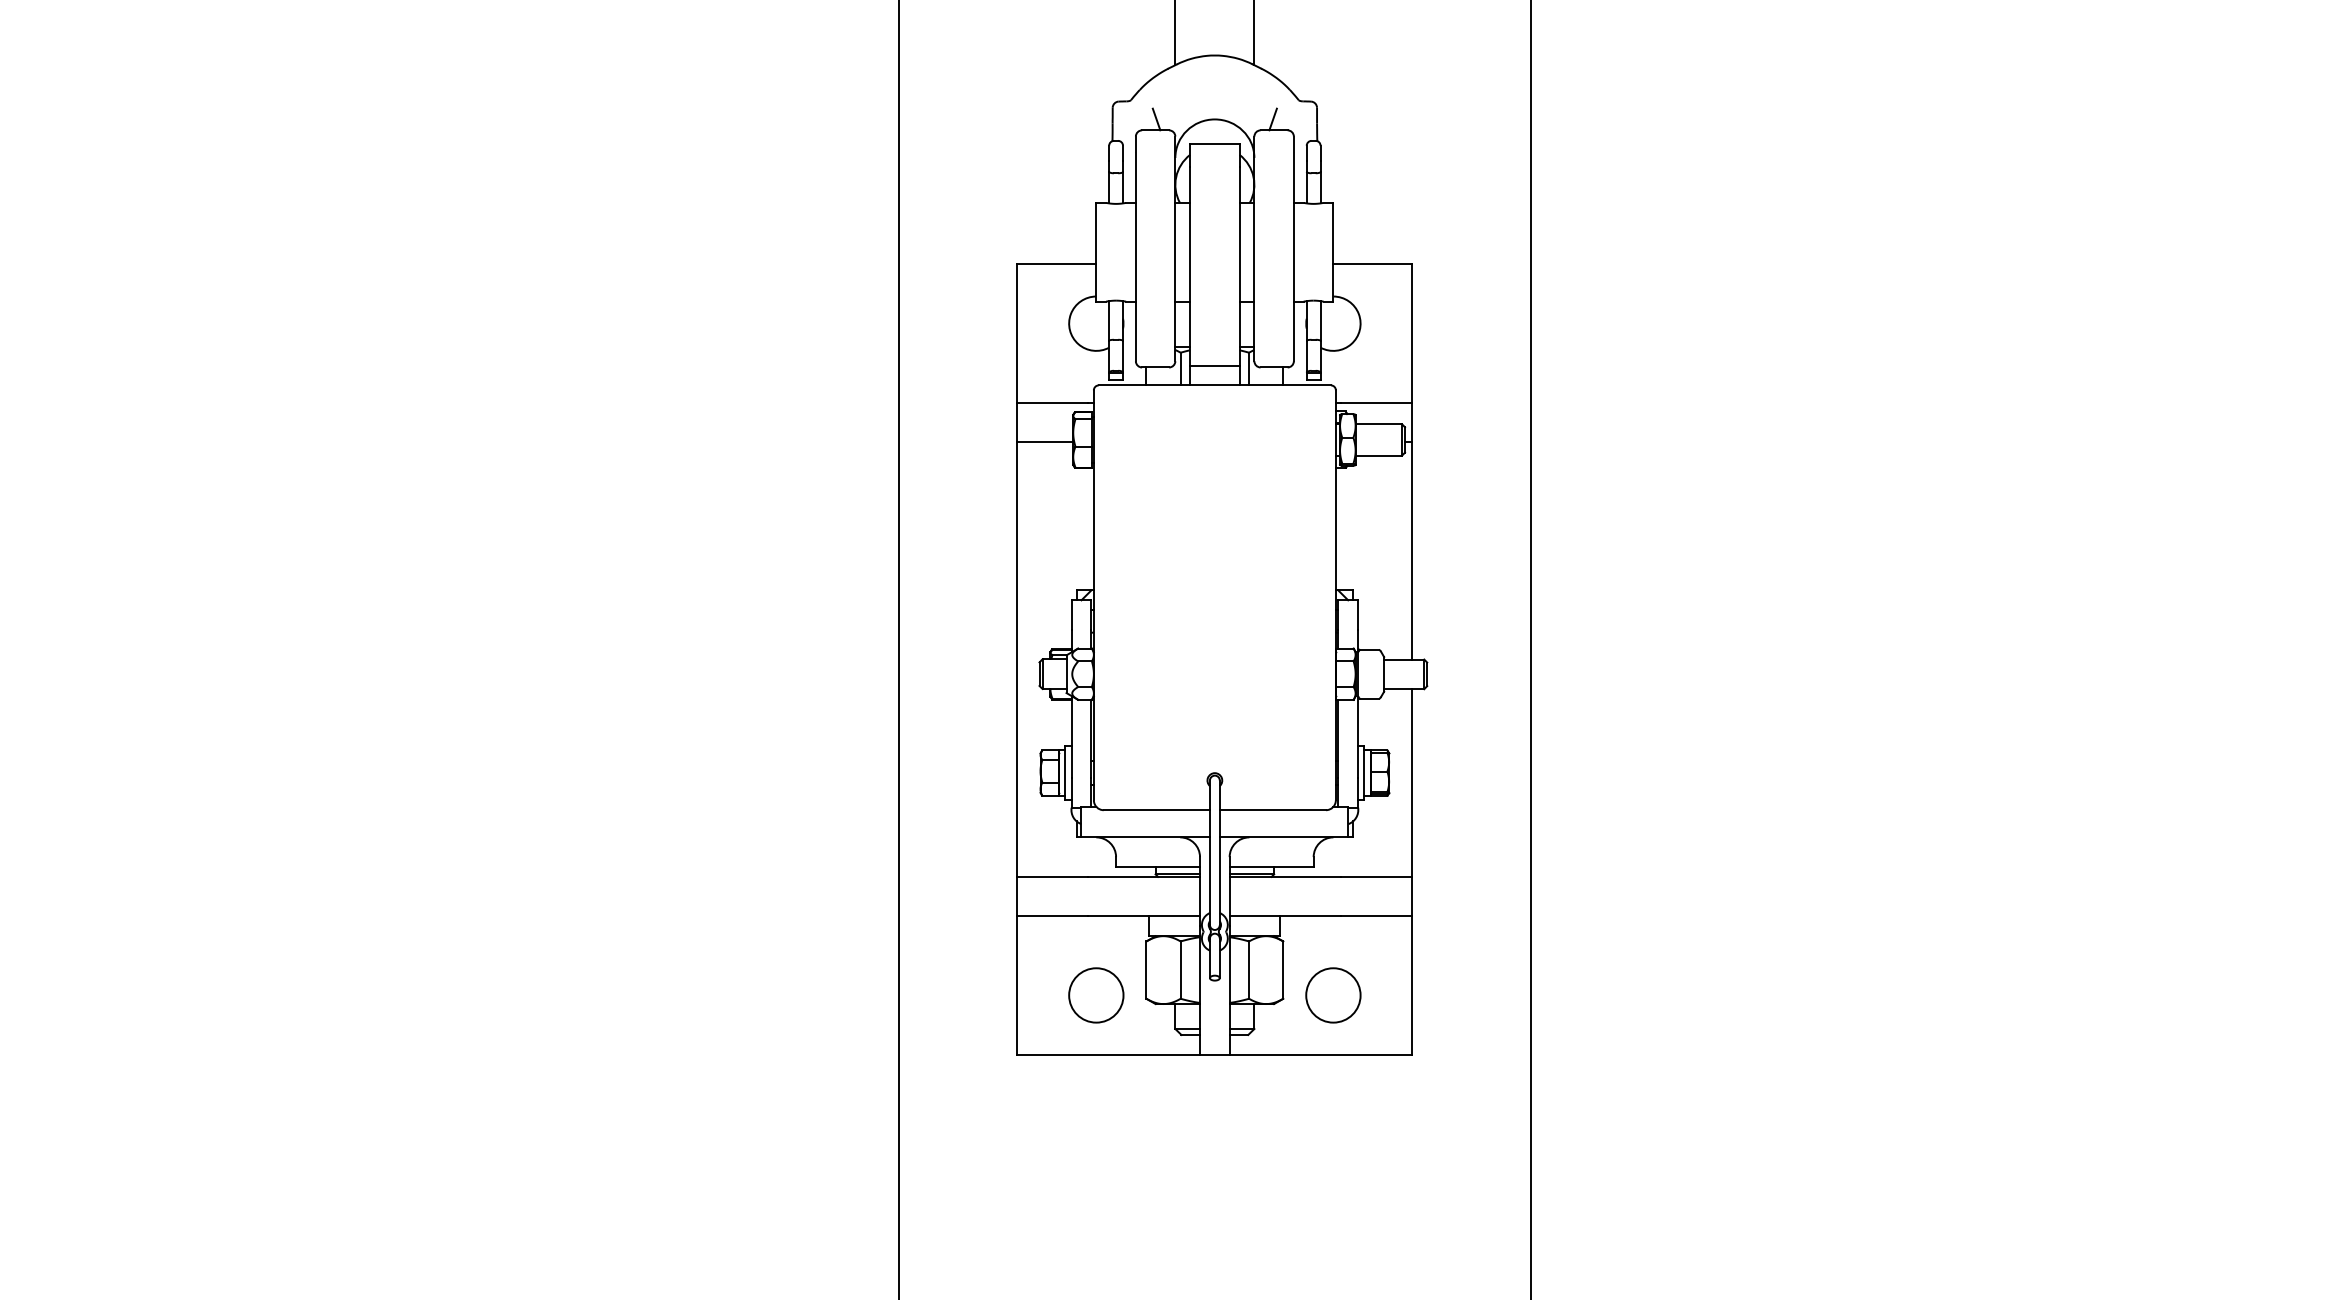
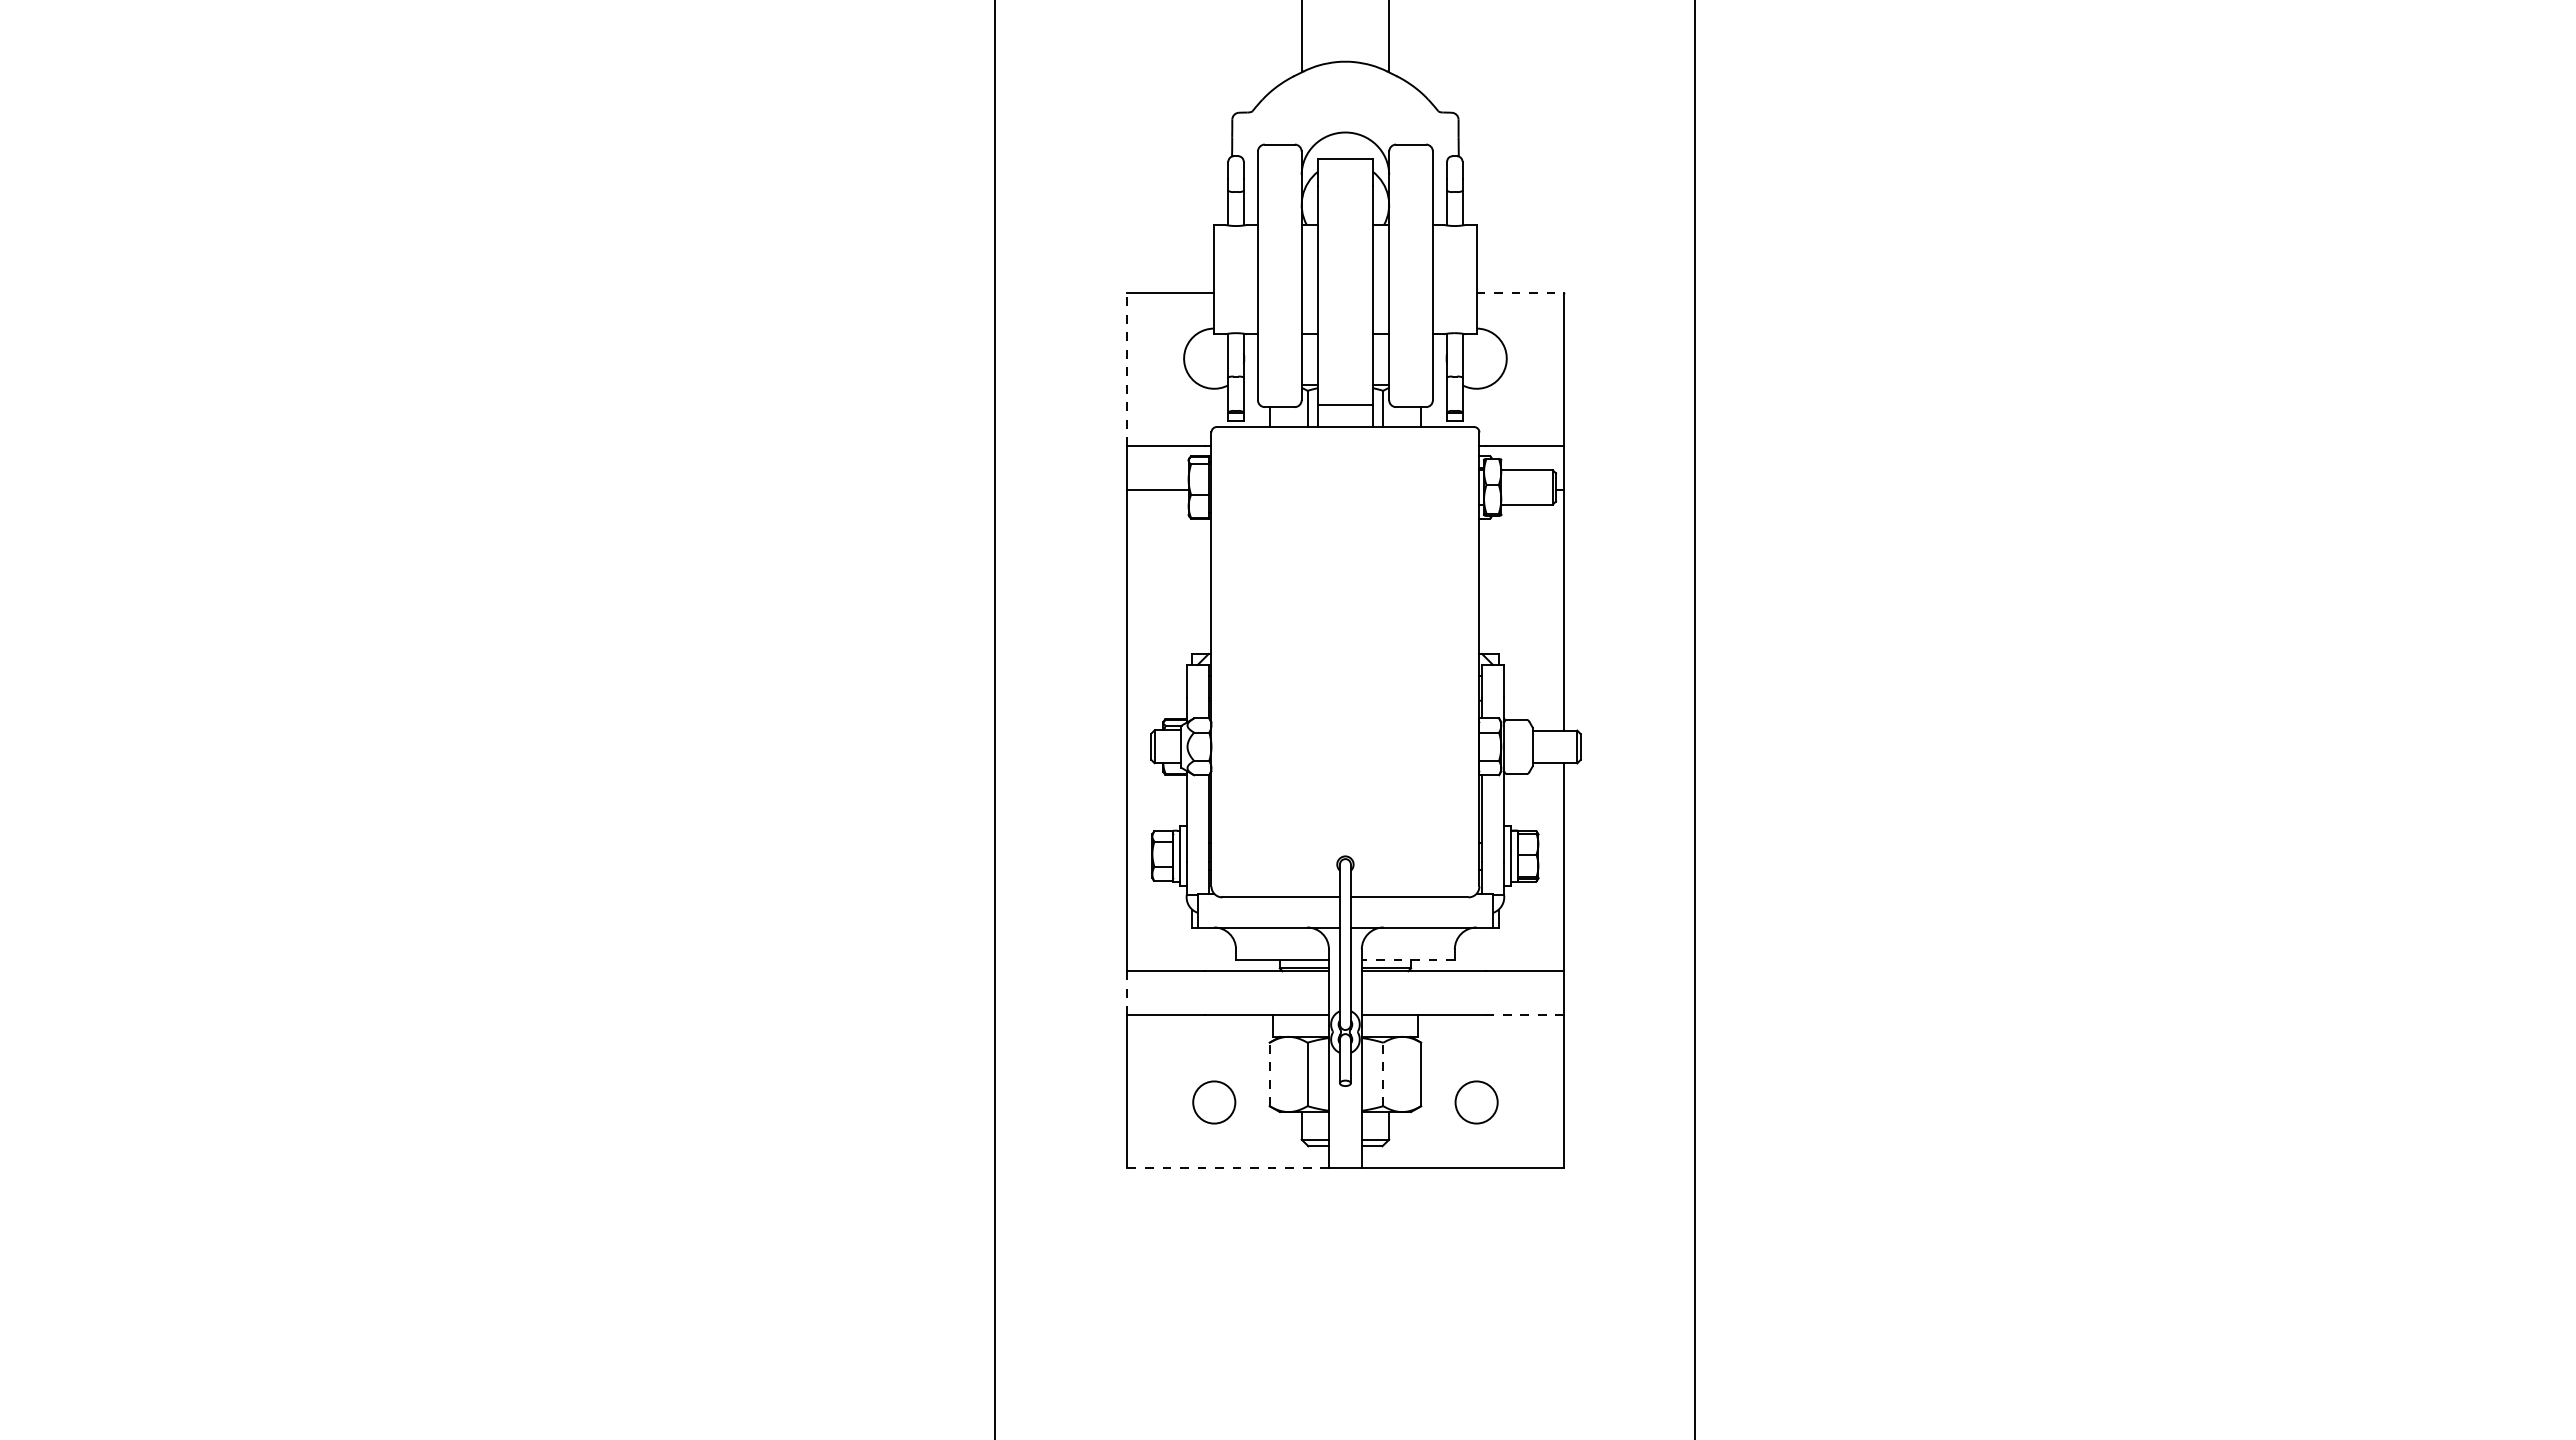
line: (1156, 119) -> (1280, 132), removed
line: (1272, 119) -> (1409, 132), removed
line: (1372, 264) -> (1520, 293), solid -> dashed
line: (1017, 333) -> (1126, 369), solid -> dashed
line: (1271, 867) -> (1408, 960), solid -> dashed
line: (1017, 896) -> (1126, 993), solid -> dashed
line: (1376, 916) -> (1524, 1015), solid -> dashed
line: (1146, 970) -> (1269, 1074), solid -> dashed
line: (1249, 970) -> (1383, 1074), solid -> dashed
circle: (1096, 995) -> (1214, 1102), size x0.7
circle: (1333, 995) -> (1476, 1102), size x0.7
line: (1108, 1055) -> (1227, 1168), solid -> dashed

